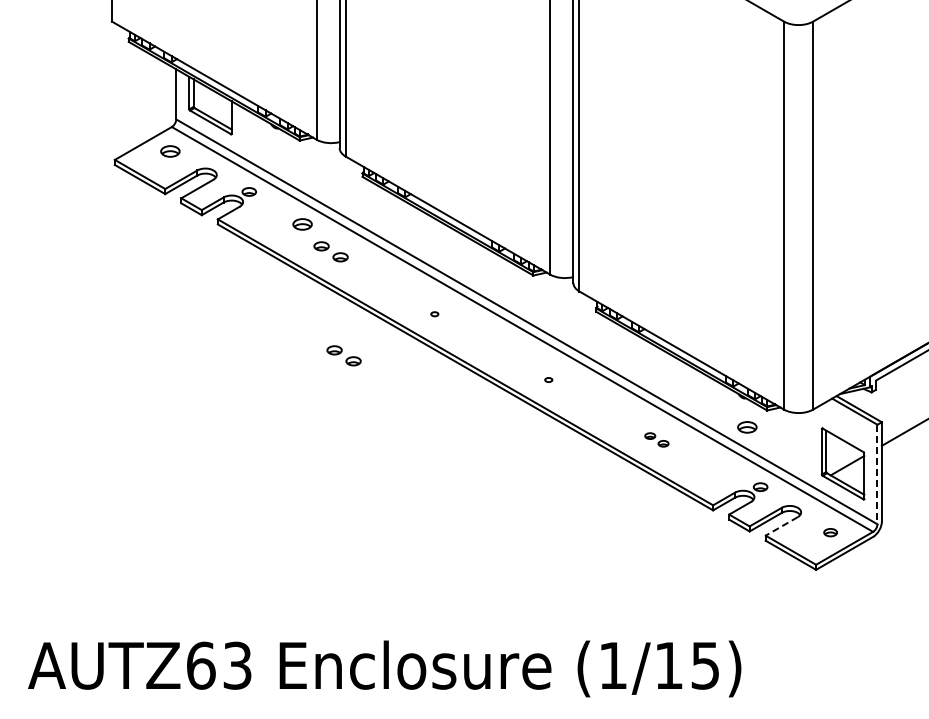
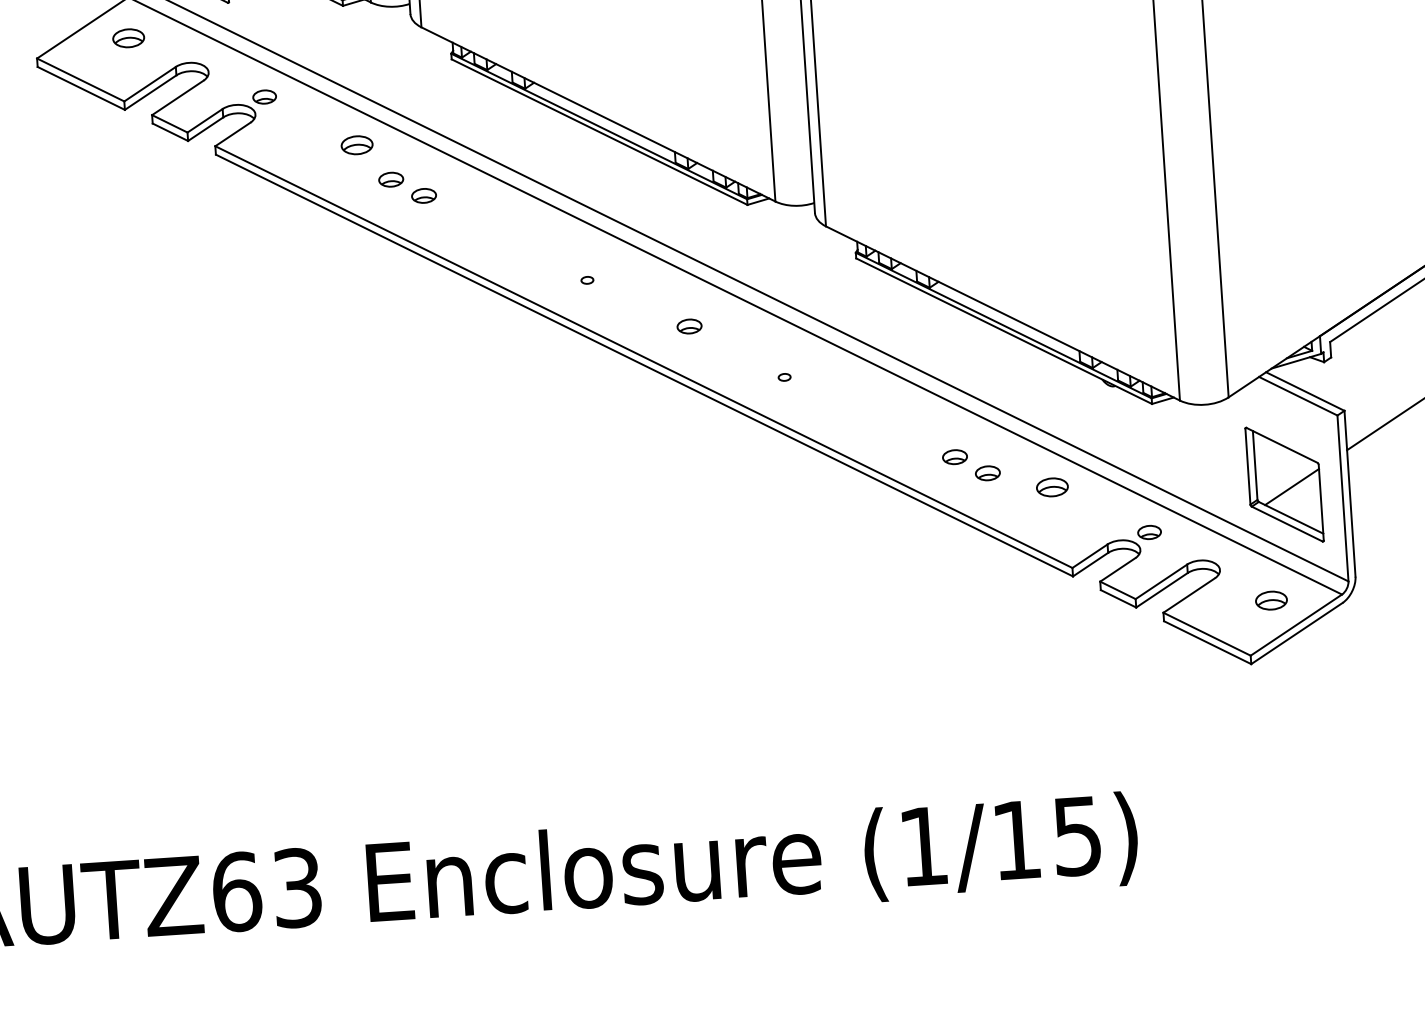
part: (493, 345) -> (688, 325), added
part: (343, 355) -> (439, 359), removed
part: (747, 427) -> (1052, 487), moved
part: (656, 439) -> (970, 464), size x1.43
line: (877, 474) -> (1342, 498), dashed -> solid
line: (781, 526) -> (1188, 595), dashed -> solid
part: (830, 532) -> (1271, 600), size x1.43

